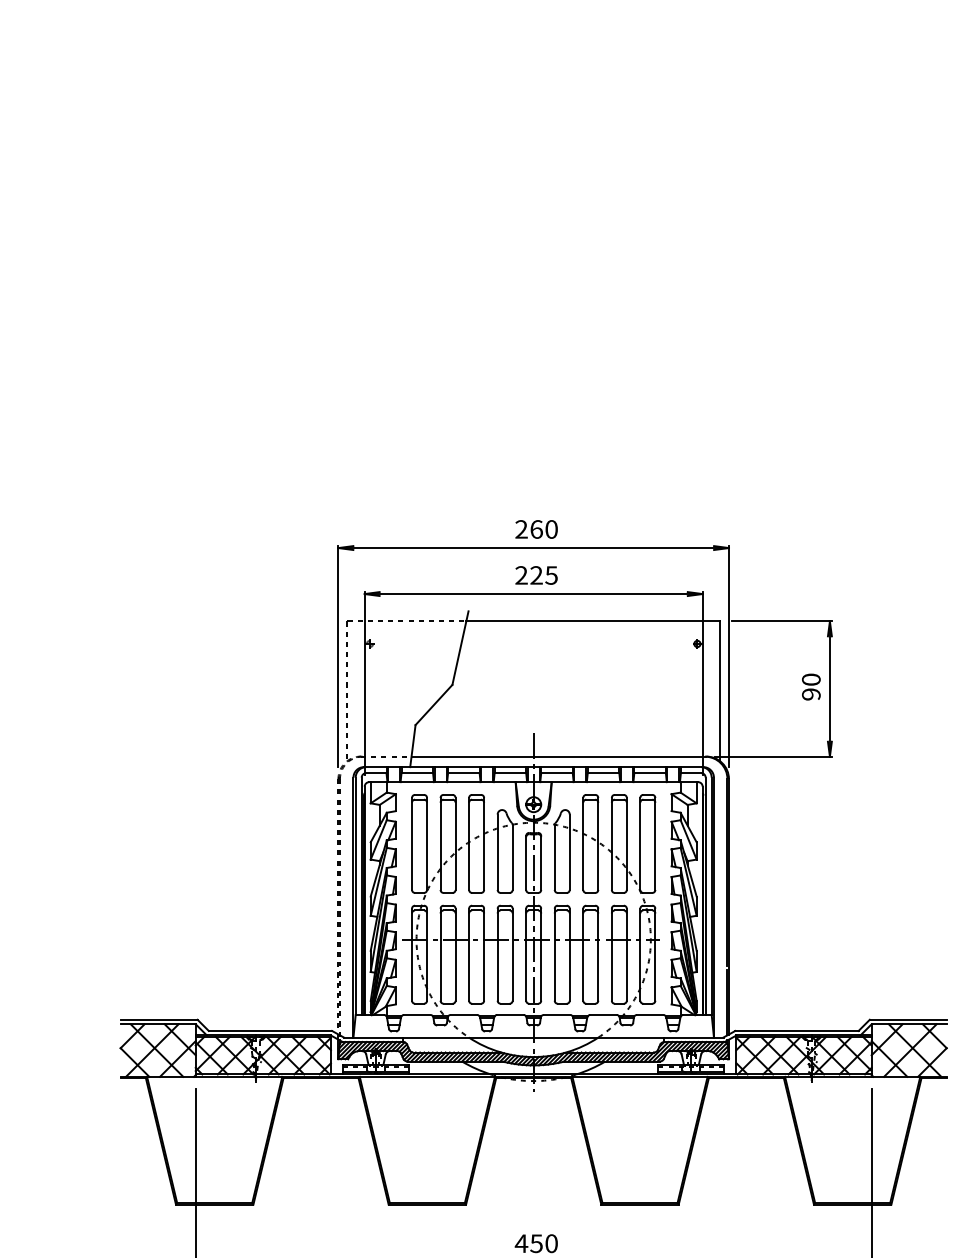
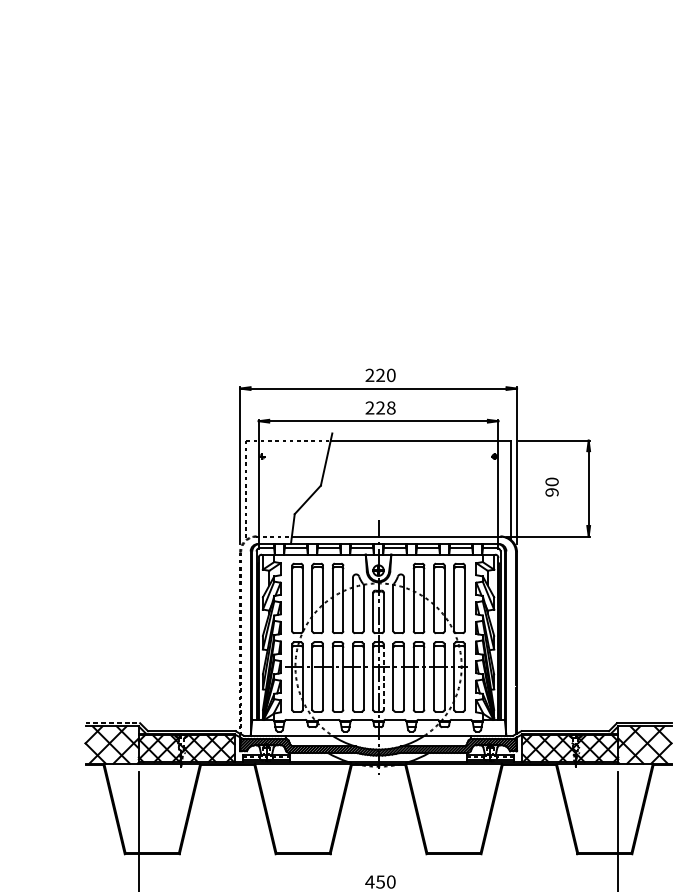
text: (536, 529) -> (380, 375), 260 -> 220
text: (551, 575) -> (391, 408), 225 -> 228
text: (811, 686) -> (552, 486), moved
line: (541, 955) -> (384, 677), solid -> dashed
line: (159, 1019) -> (113, 723), solid -> dashed

